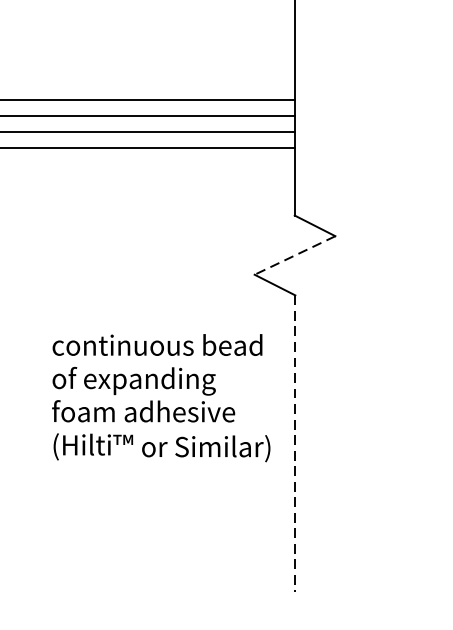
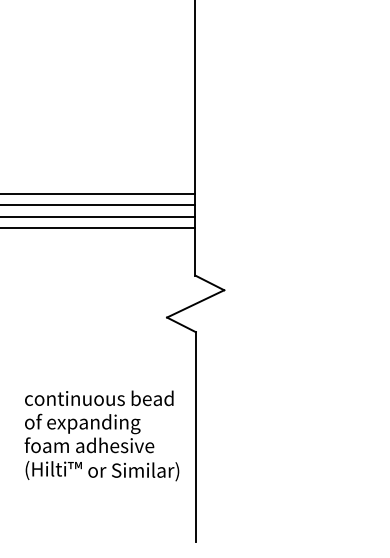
line: (294, 254) -> (195, 303), dashed -> solid
text: (160, 397) -> (101, 435), moved
line: (294, 444) -> (195, 437), dashed -> solid

